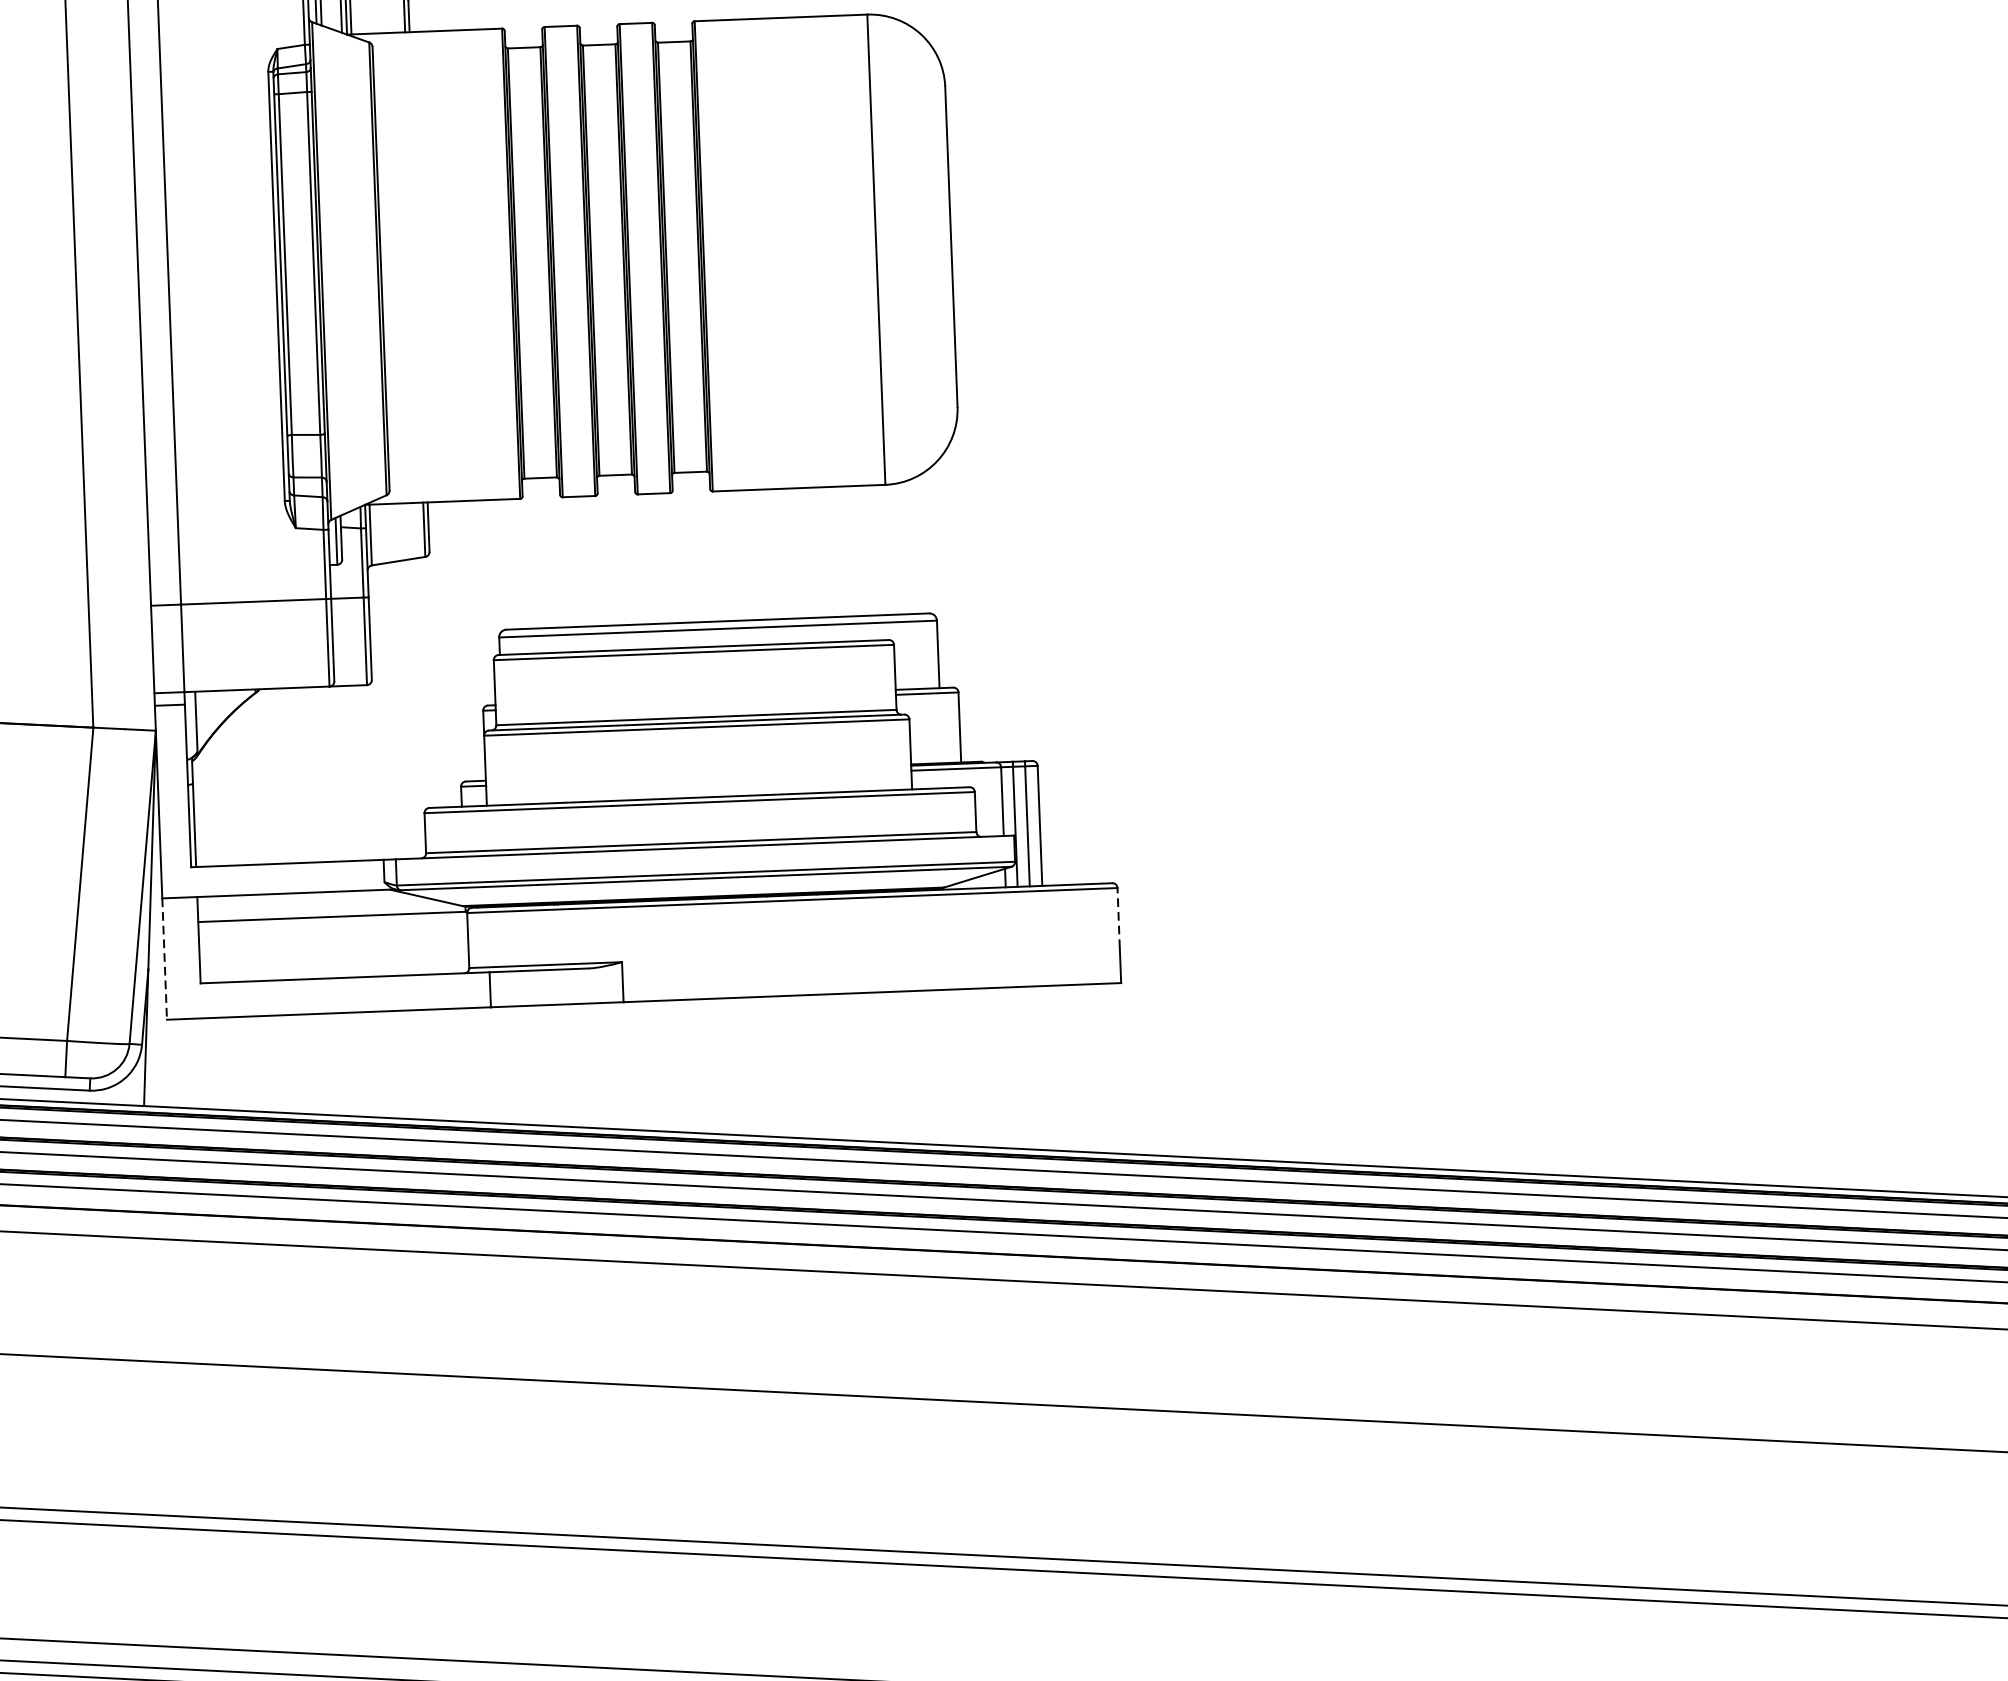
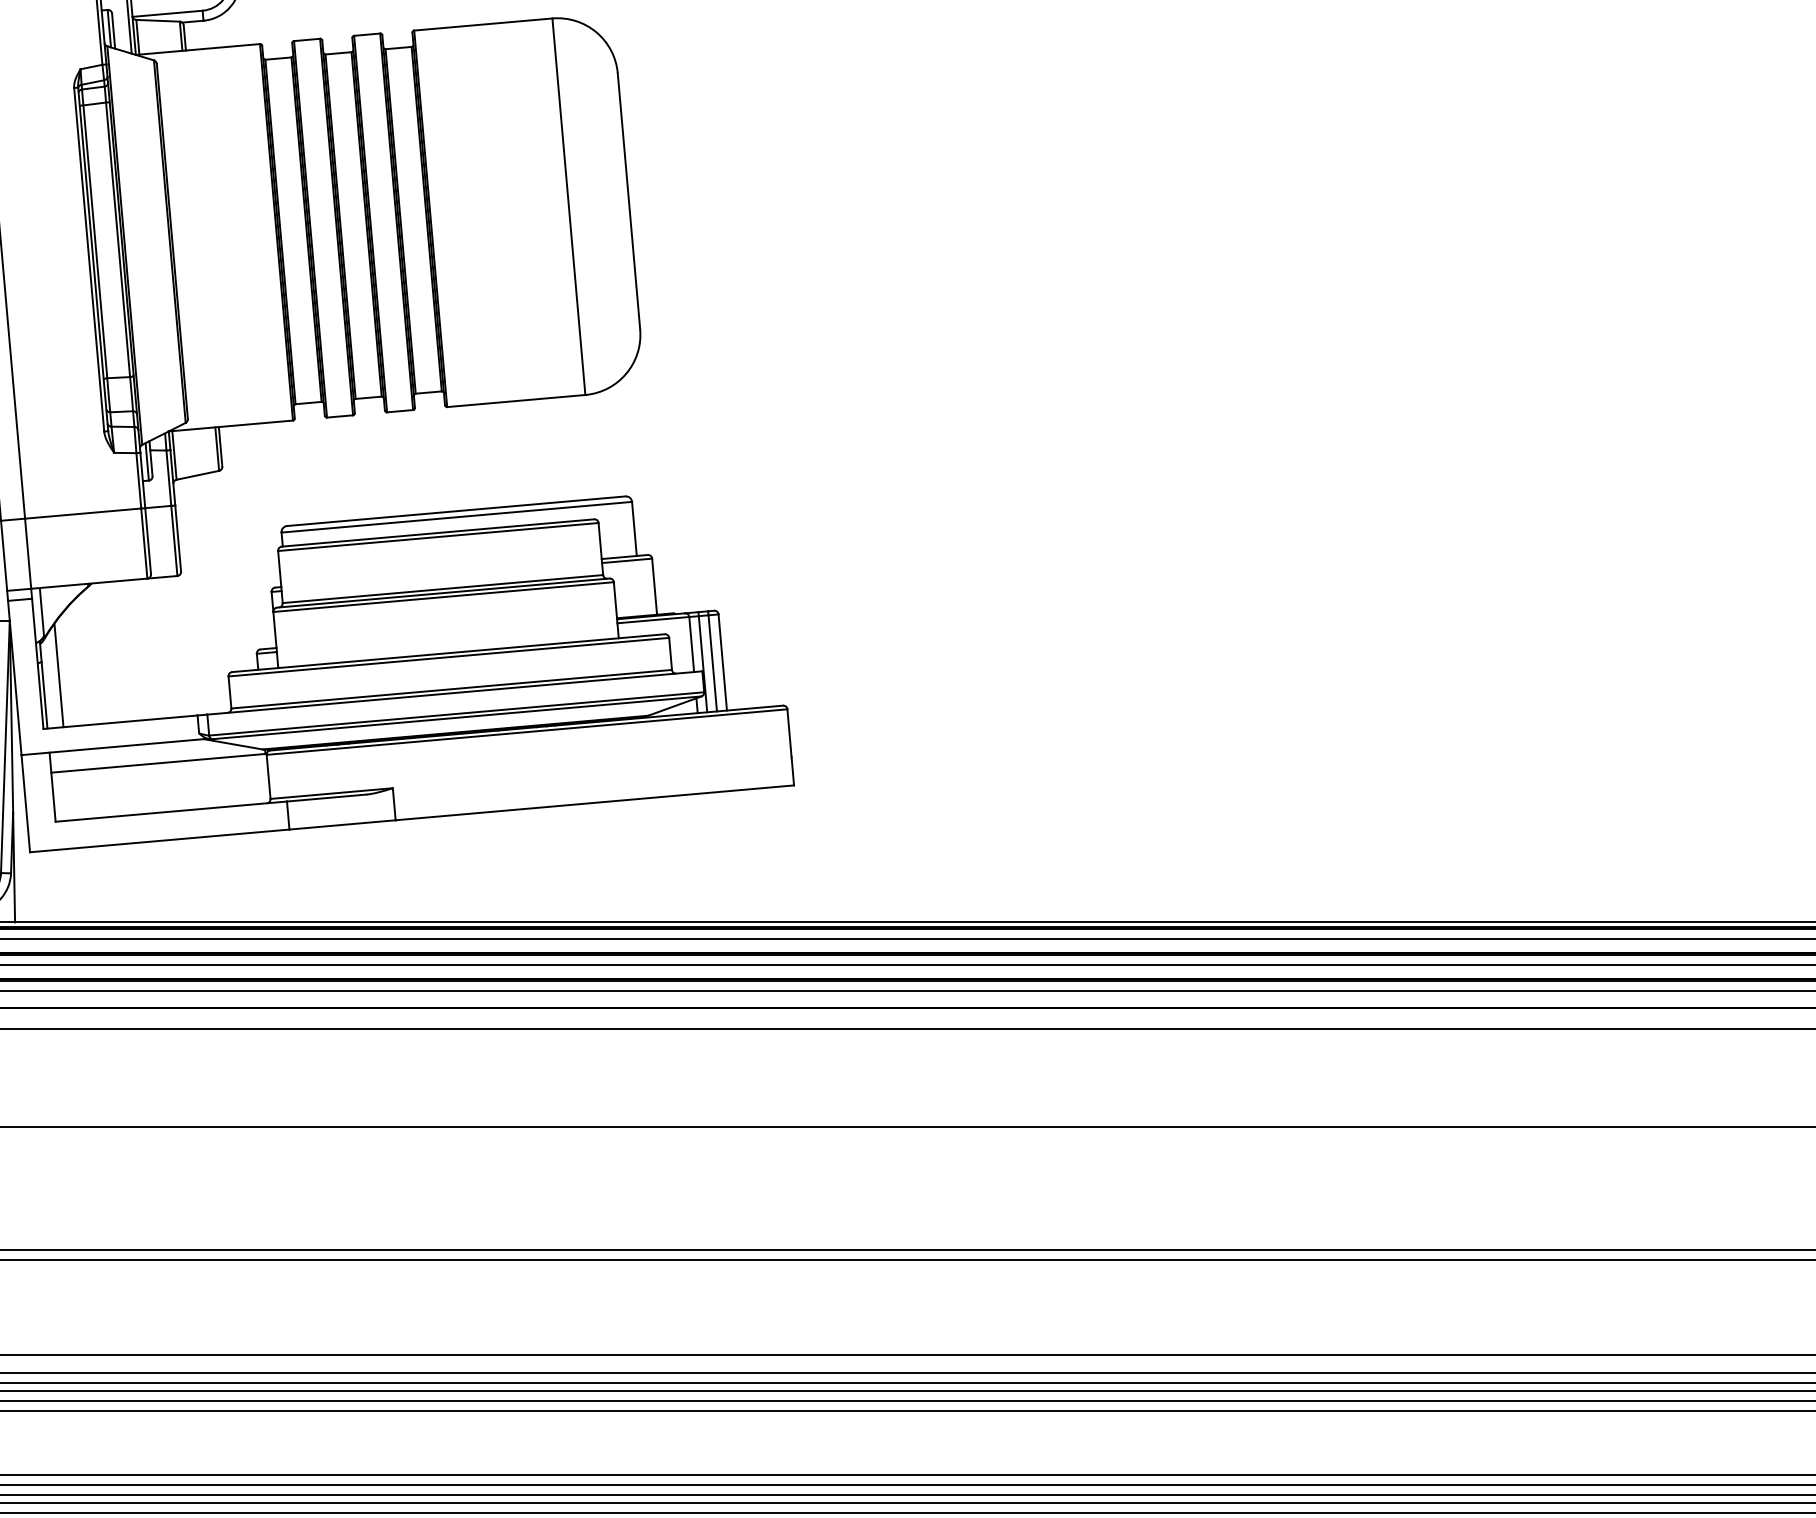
line: (213, 801) -> (58, 675), added
line: (1118, 916) -> (789, 732), dashed -> solid
line: (164, 958) -> (25, 803), dashed -> solid

